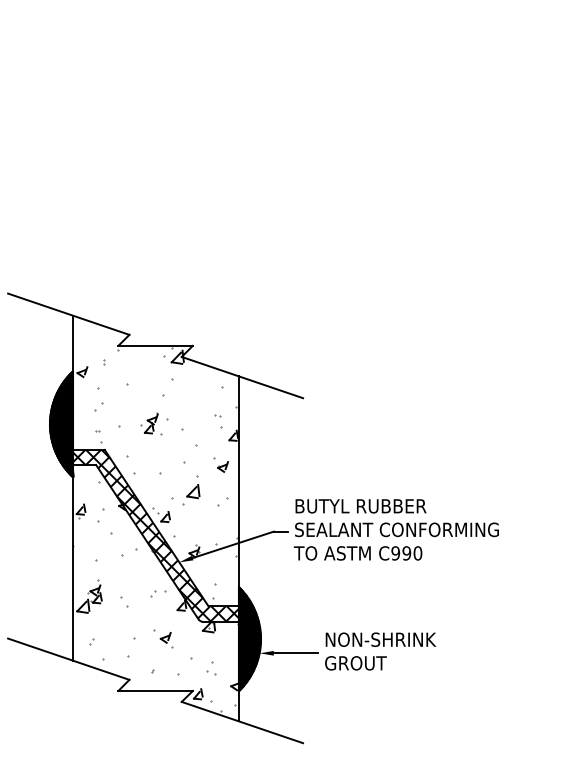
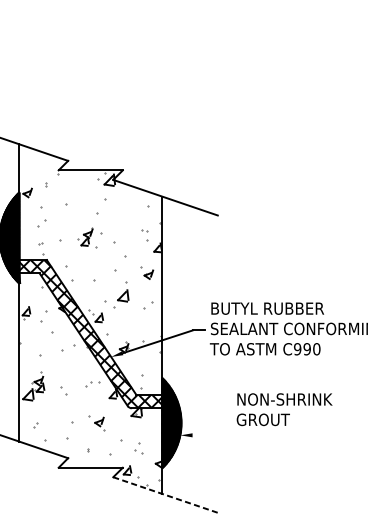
text: (380, 651) -> (284, 409), moved
line: (295, 653) -> (211, 435), removed
line: (242, 722) -> (165, 494), solid -> dashed

